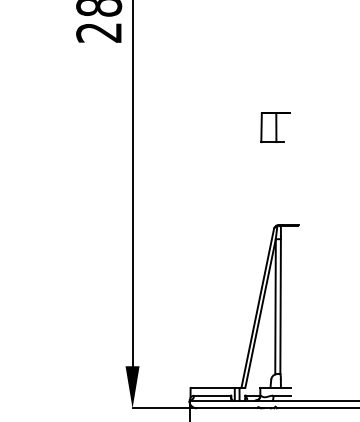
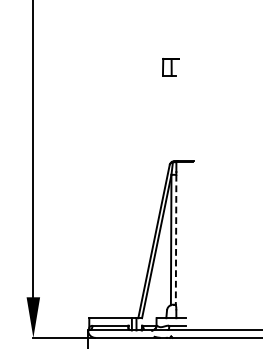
part: (275, 127) -> (171, 67), size x0.6
line: (280, 307) -> (175, 240), solid -> dashed

